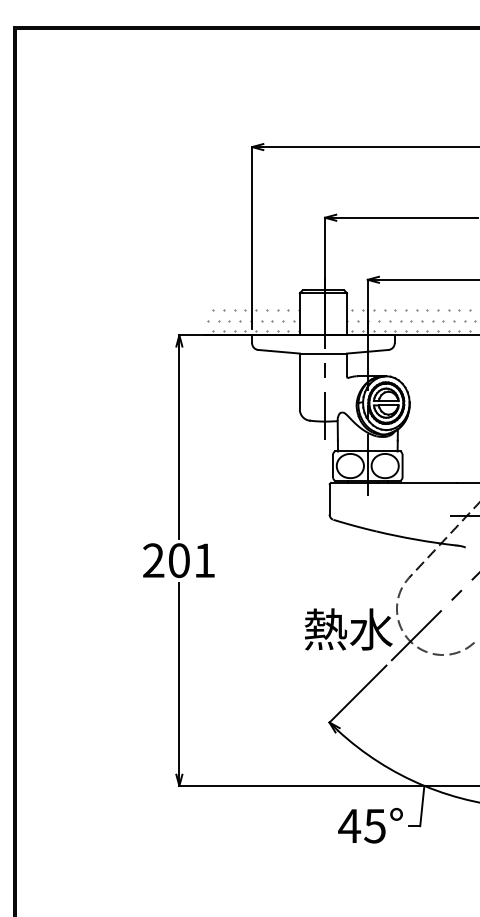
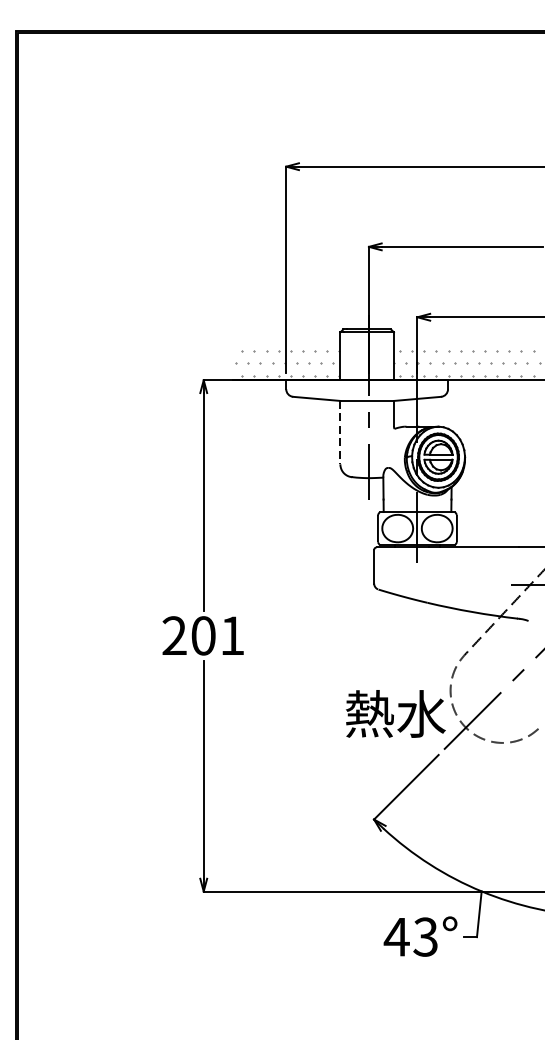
line: (299, 381) -> (340, 432), solid -> dashed
text: (374, 825) -> (425, 936), 45° -> 43°

